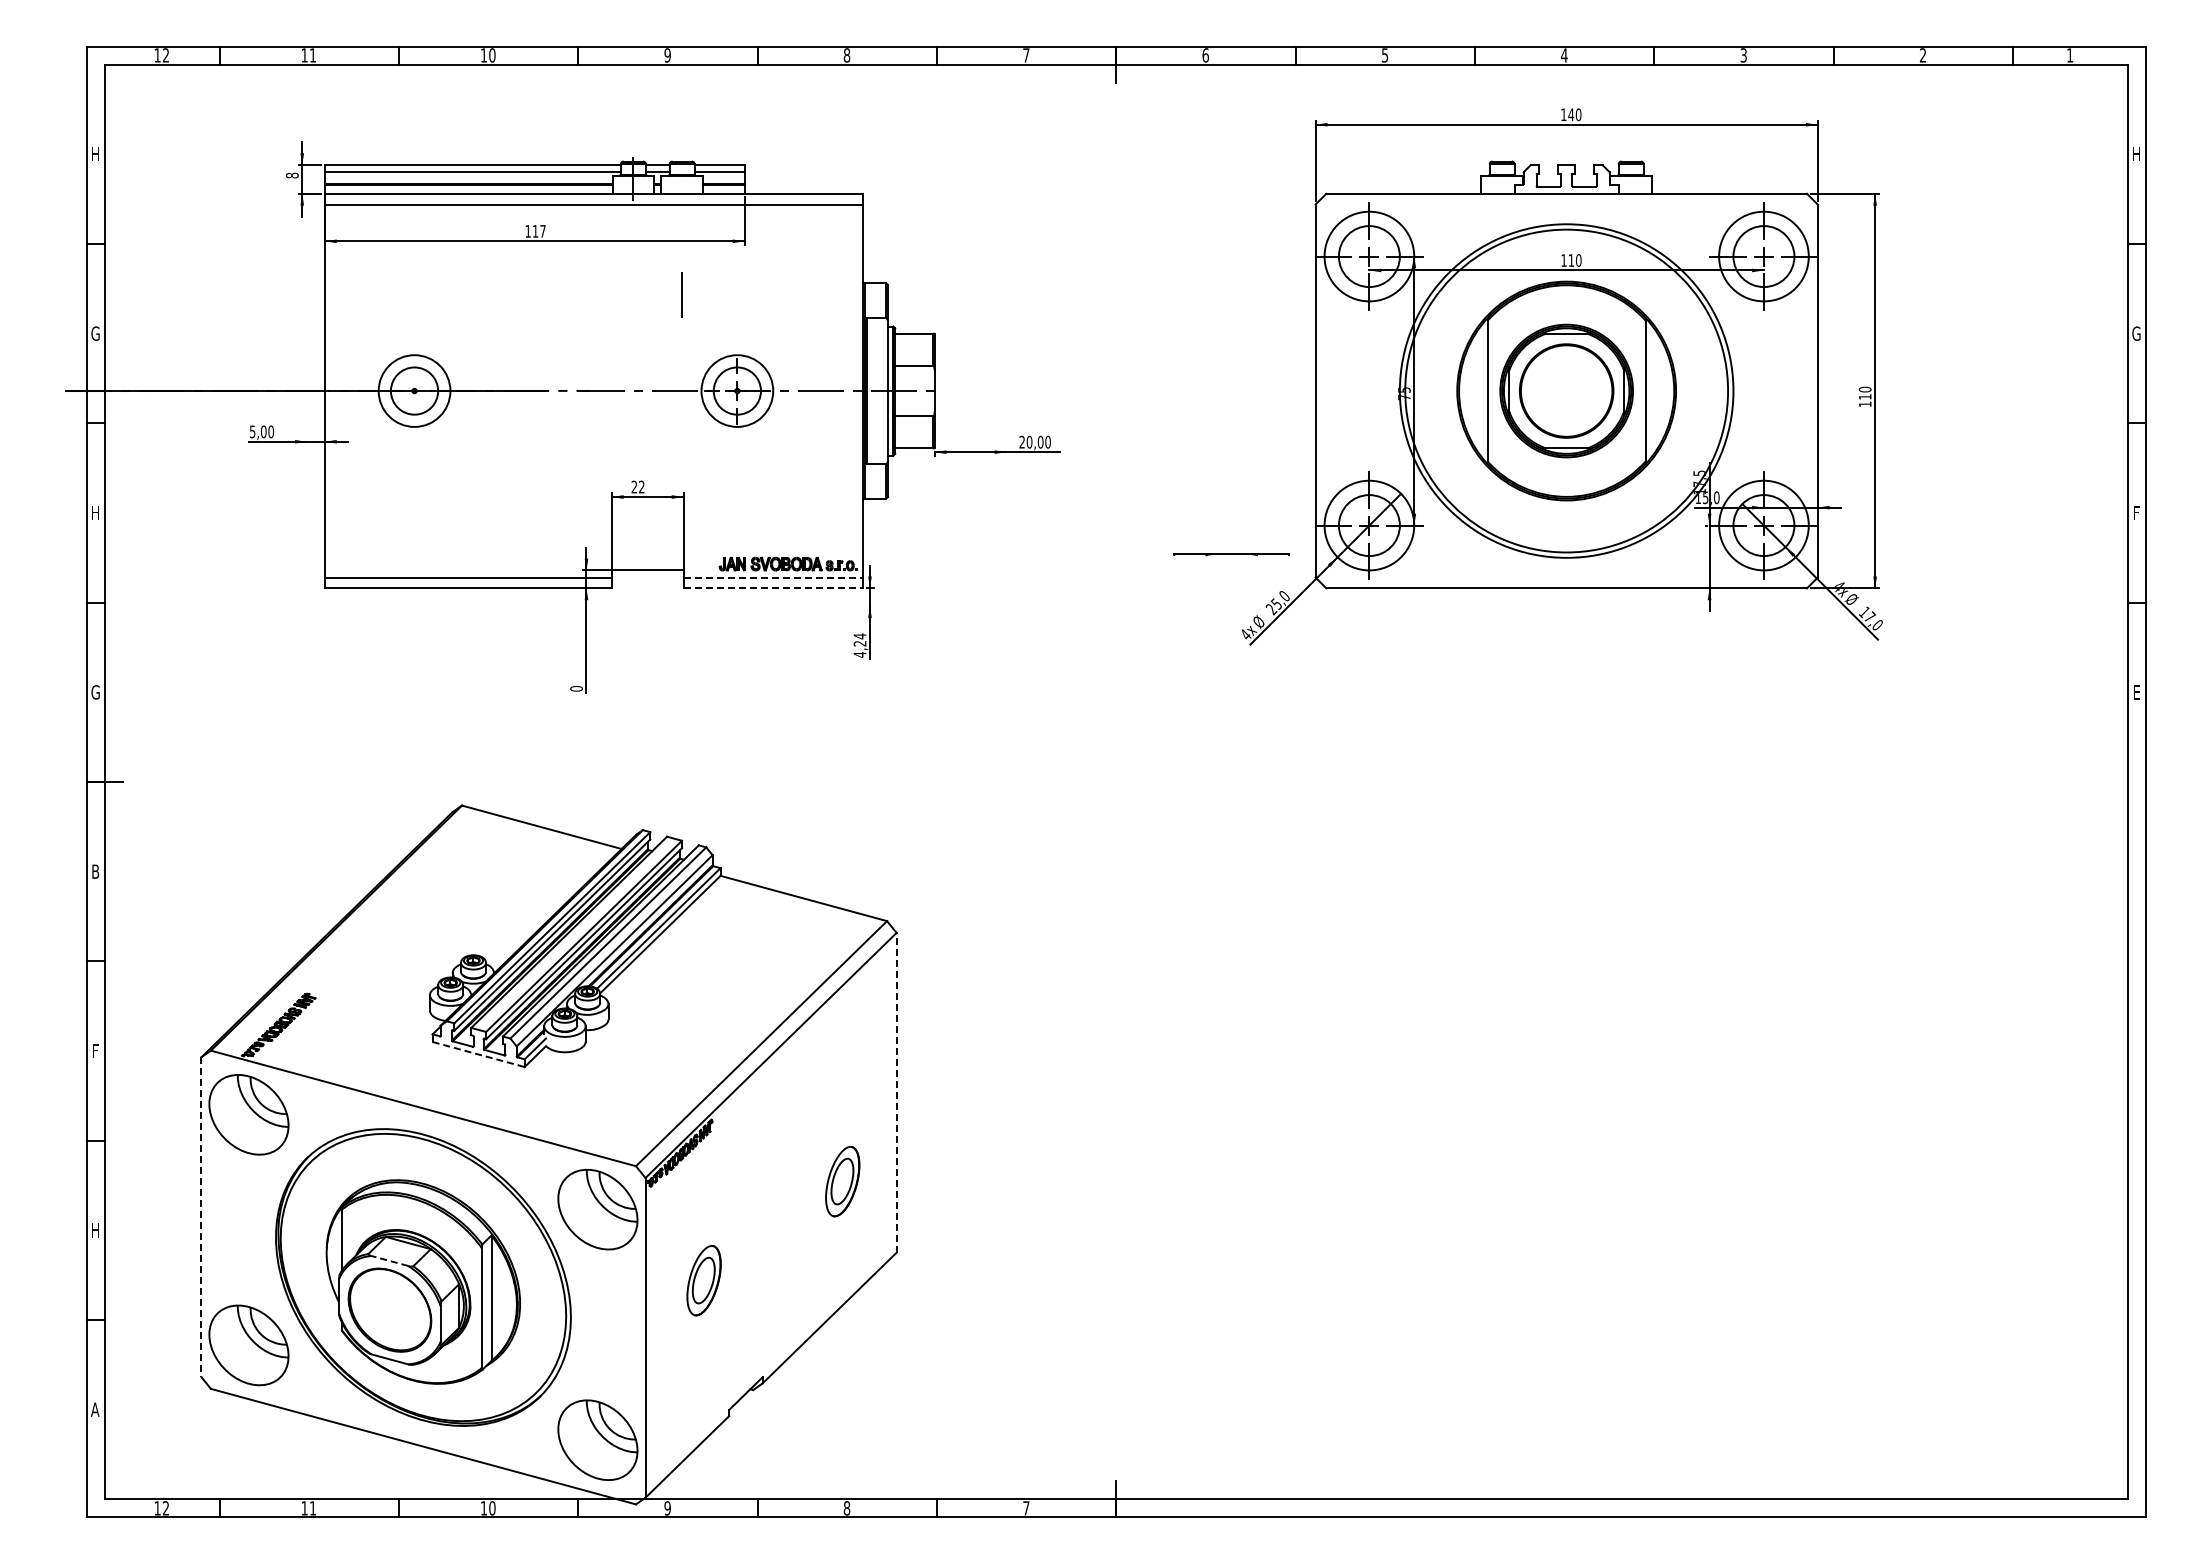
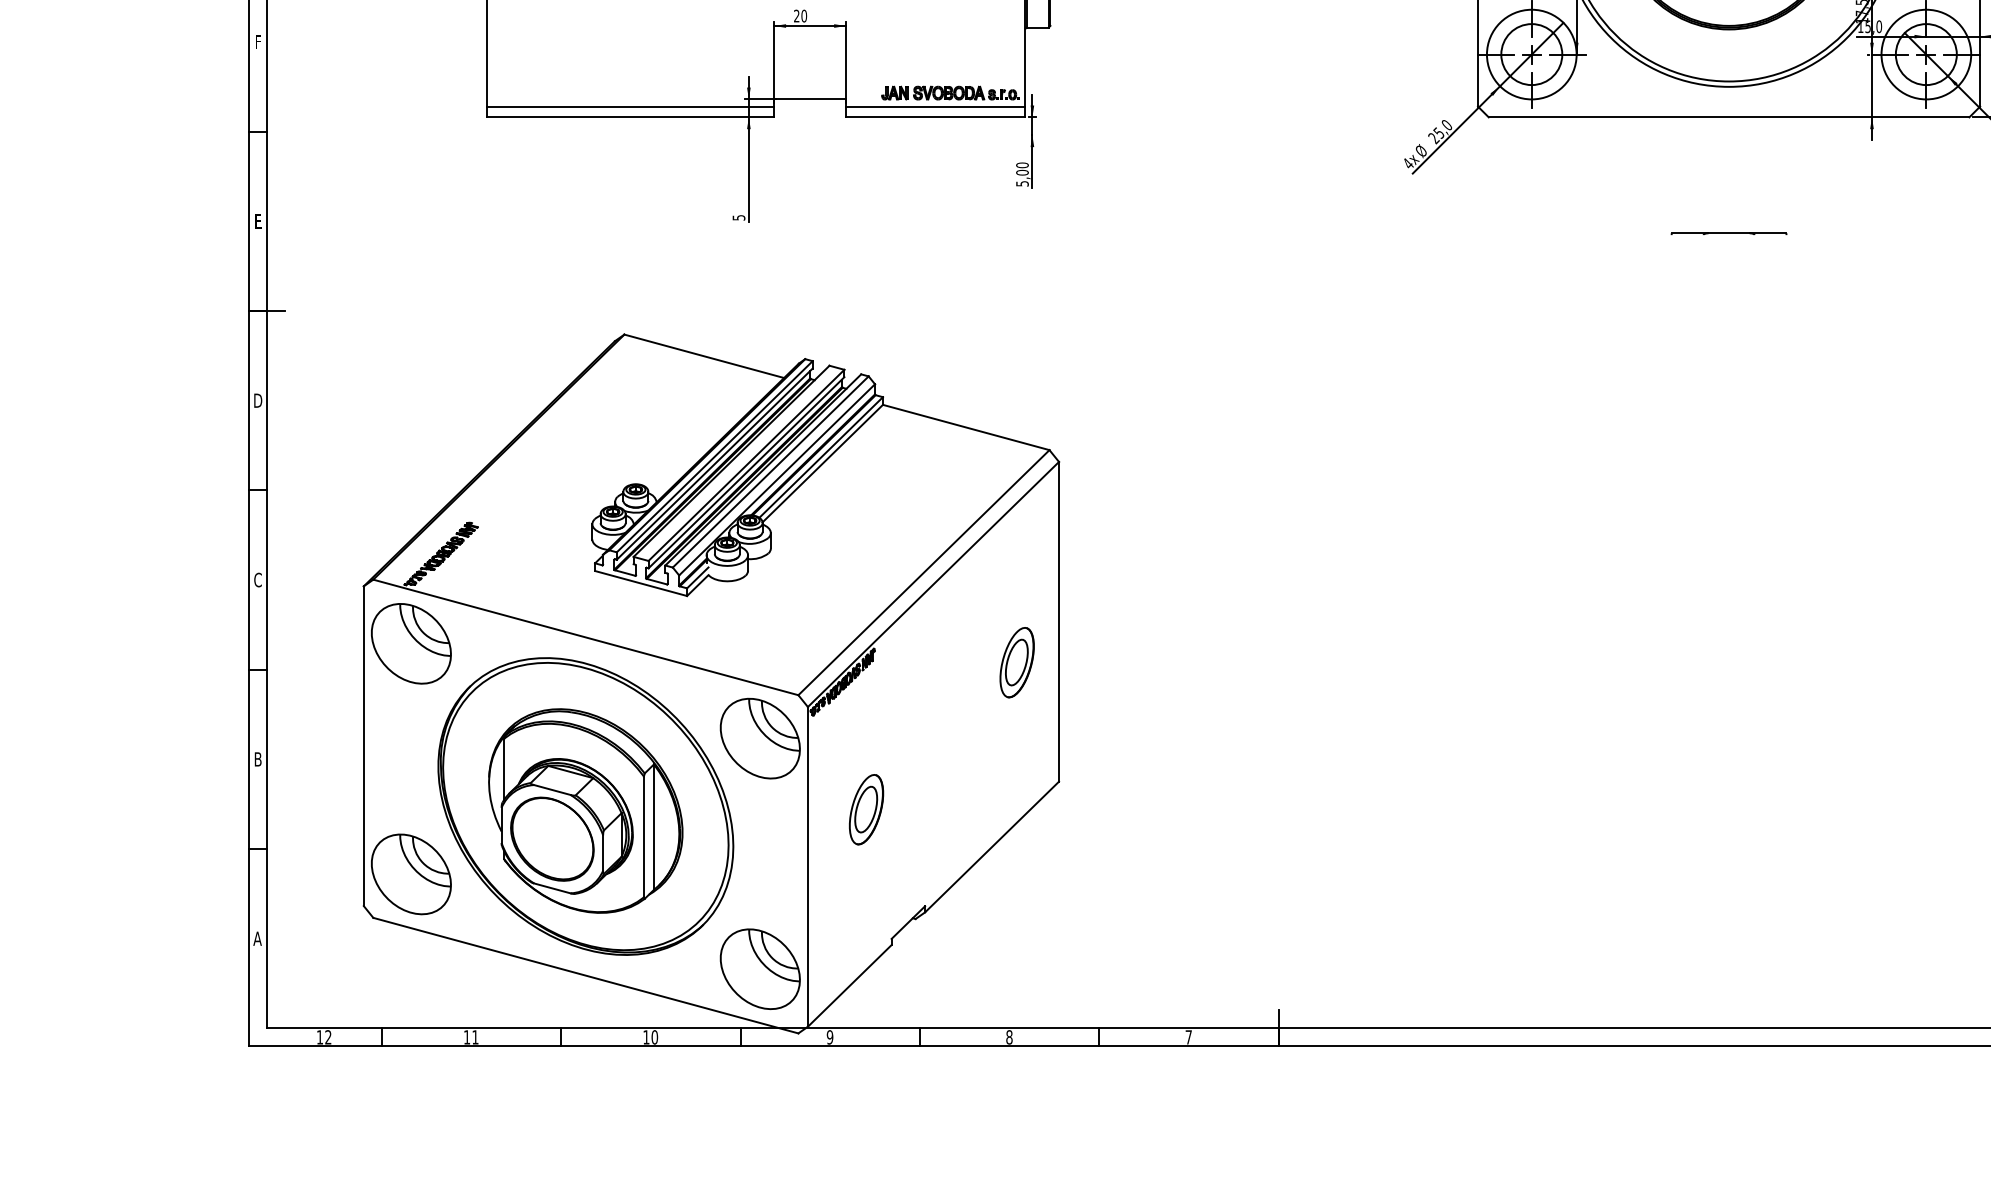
text: (641, 486) -> (803, 15), 22 -> 20
text: (95, 512) -> (257, 41), H -> F
part: (1231, 554) -> (1728, 233), moved
line: (773, 577) -> (935, 106), dashed -> solid
line: (773, 588) -> (935, 117), dashed -> solid
text: (859, 645) -> (1021, 174), 4,24 -> 5,00
text: (576, 688) -> (738, 217), 0 -> 5
text: (95, 692) -> (257, 221), G -> E
text: (95, 871) -> (257, 400), B -> D
text: (95, 1050) -> (257, 579), F -> C
line: (478, 1054) -> (640, 583), dashed -> solid
line: (896, 1092) -> (1058, 621), dashed -> solid
part: (842, 1181) -> (1016, 662), moved
line: (201, 1217) -> (363, 746), dashed -> solid
text: (95, 1230) -> (257, 759), H -> B
line: (389, 1261) -> (551, 790), dashed -> solid

